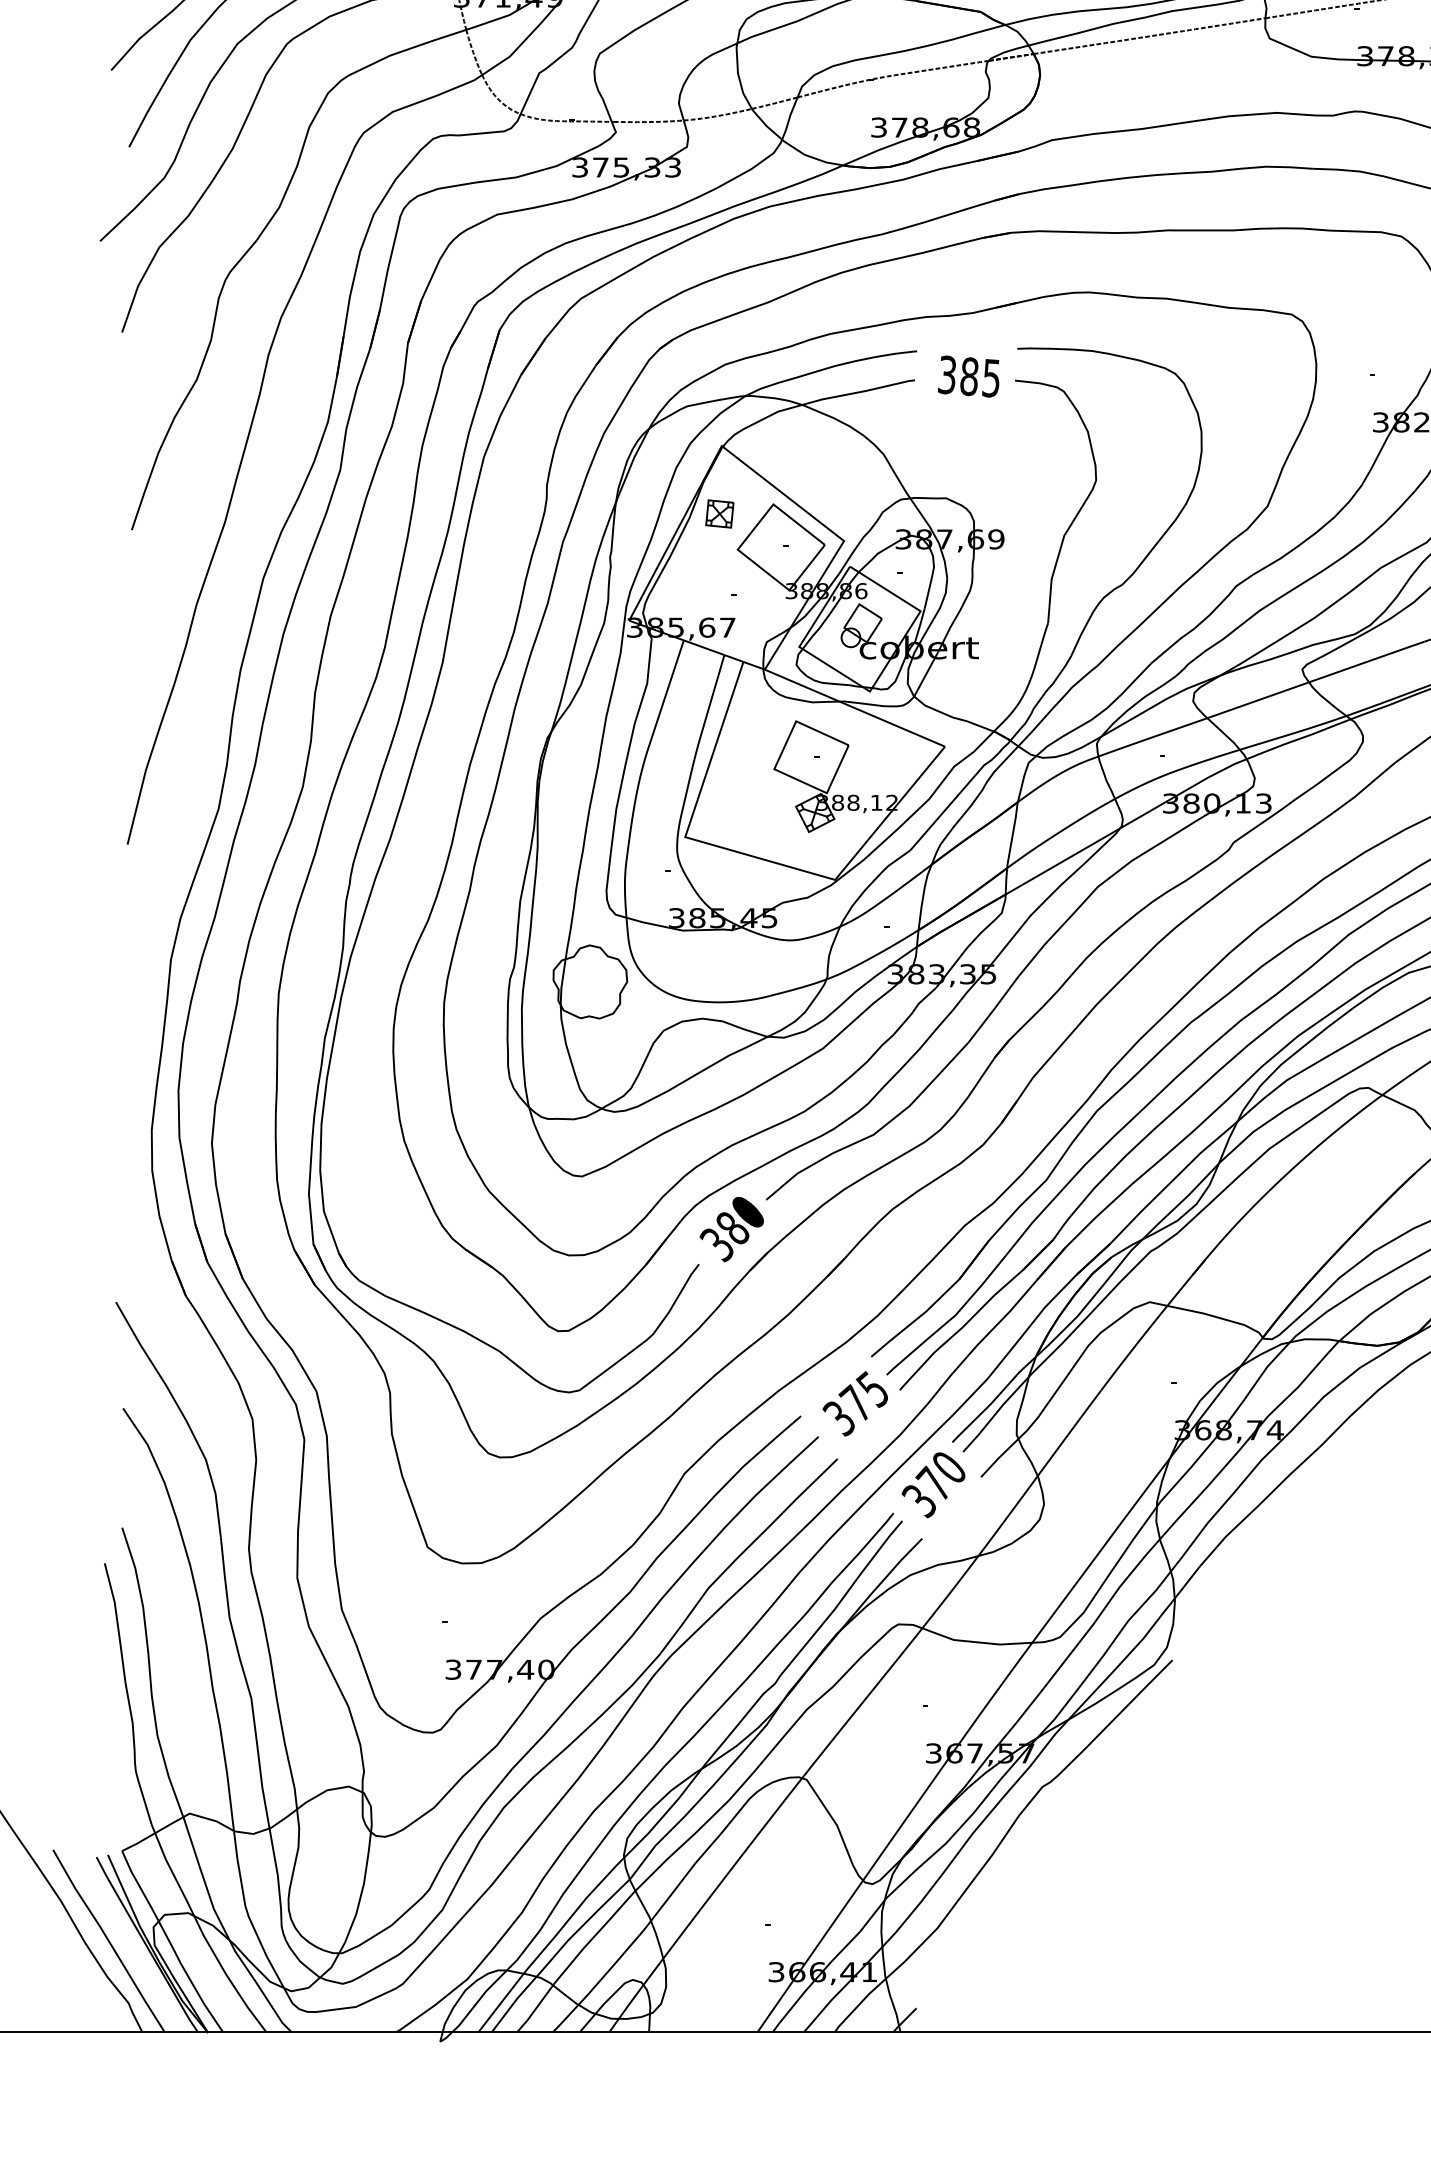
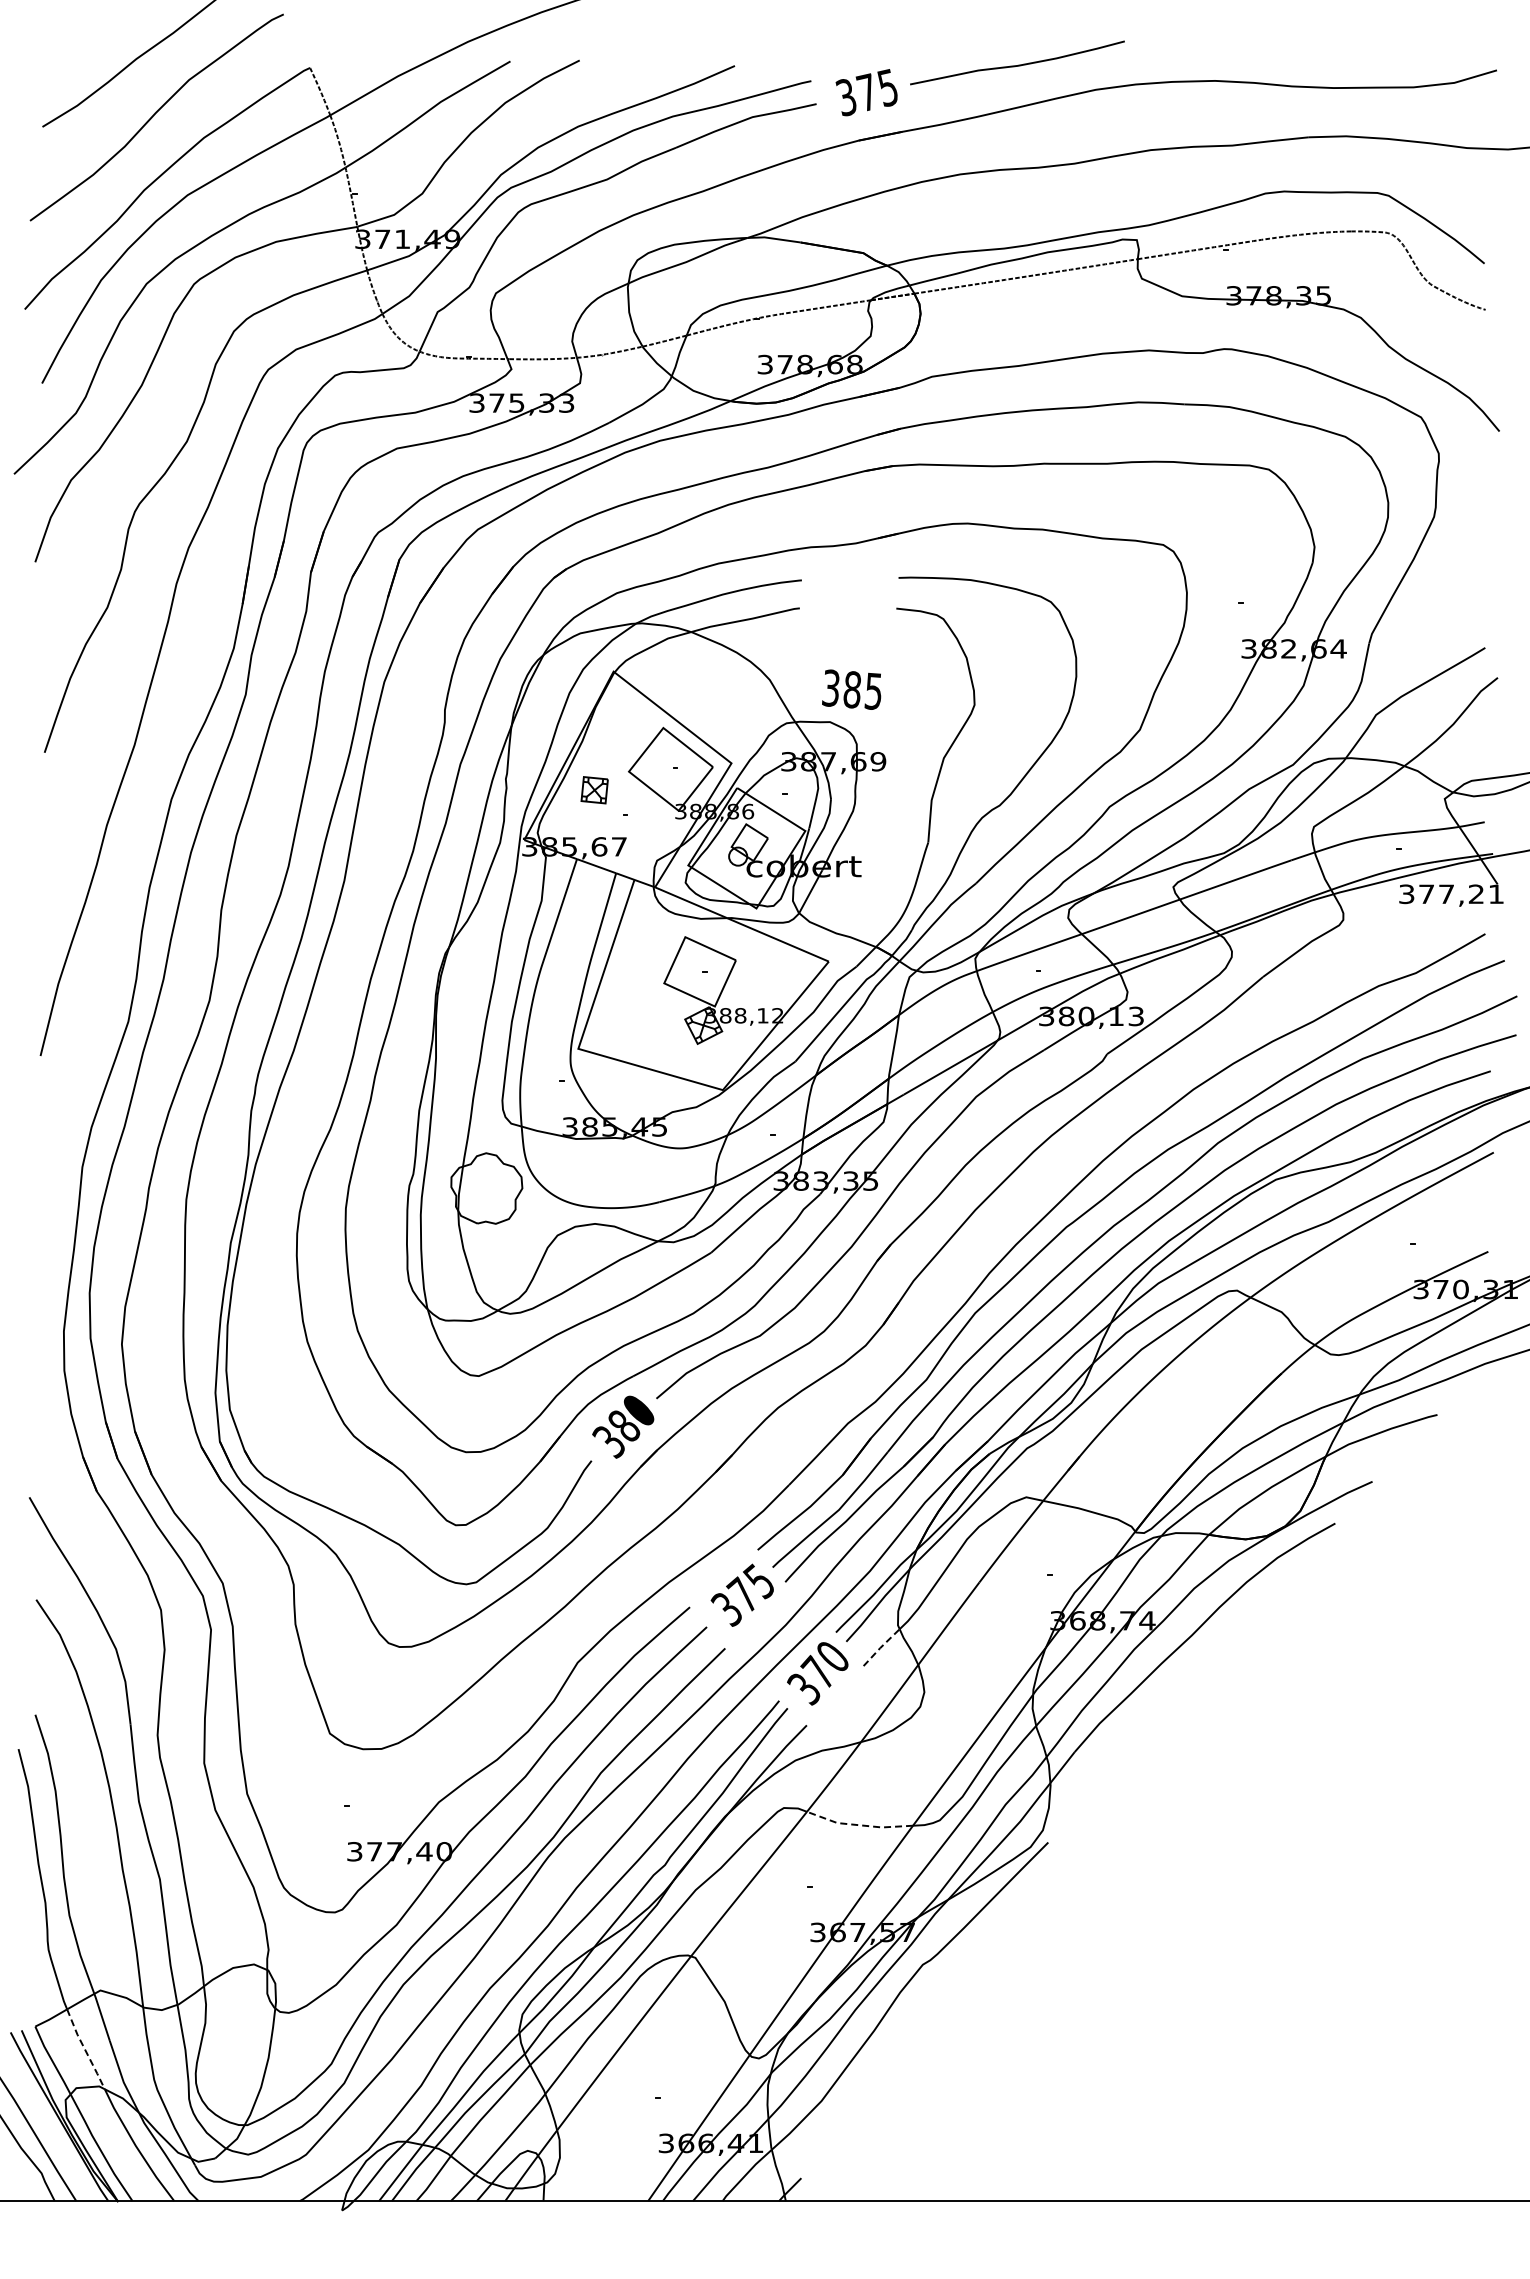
text: (968, 376) -> (851, 689), moved
part: (719, 514) -> (594, 790), moved
line: (998, 1457) -> (880, 1647), solid -> dashed
line: (976, 1642) -> (859, 1825), solid -> dashed
line: (174, 1874) -> (85, 2049), solid -> dashed

